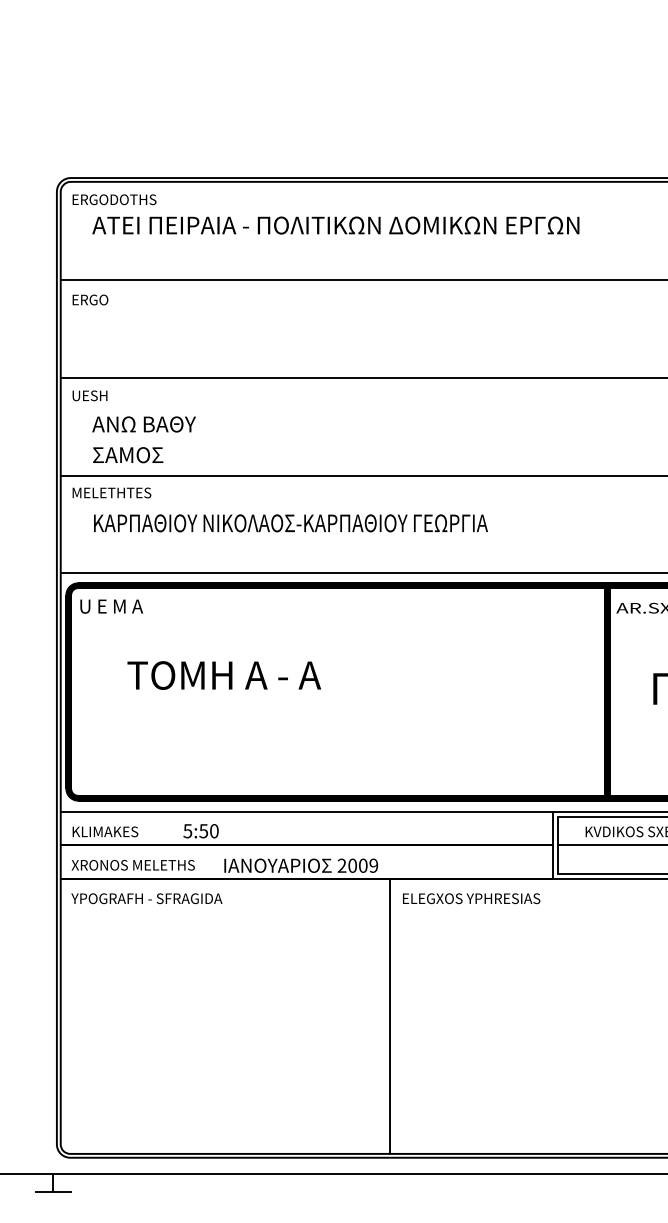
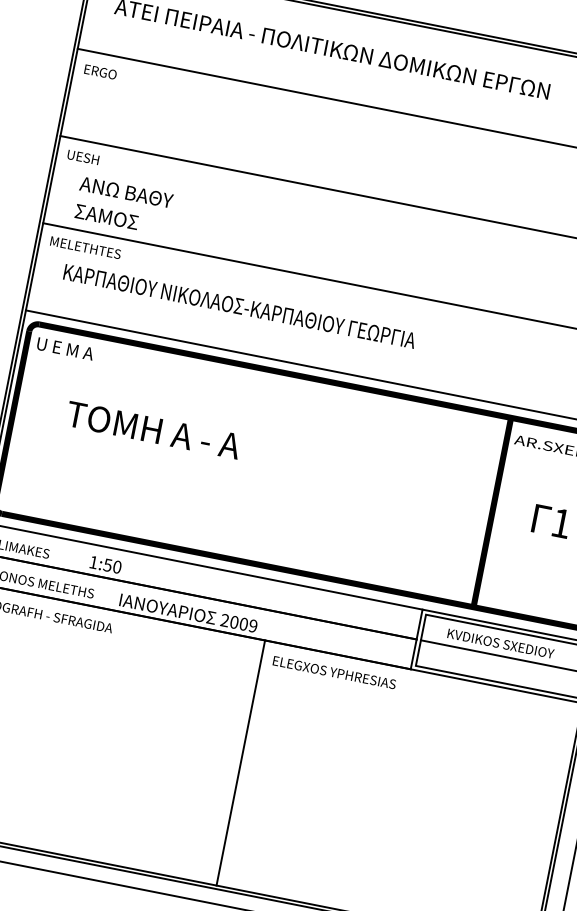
text: (187, 831) -> (93, 562), 5:50 -> 1:50

